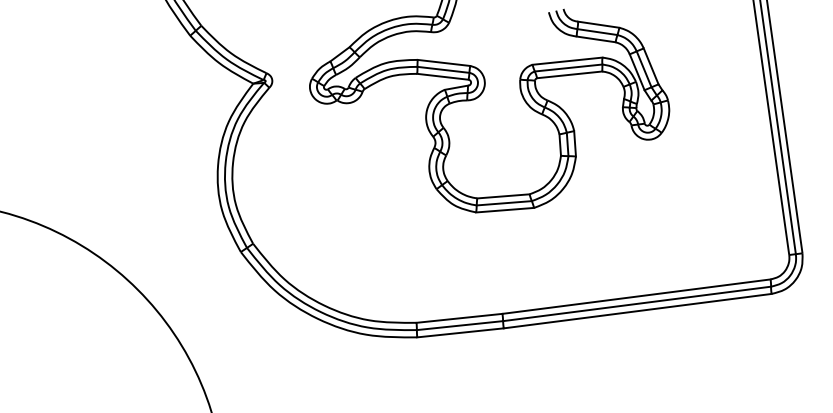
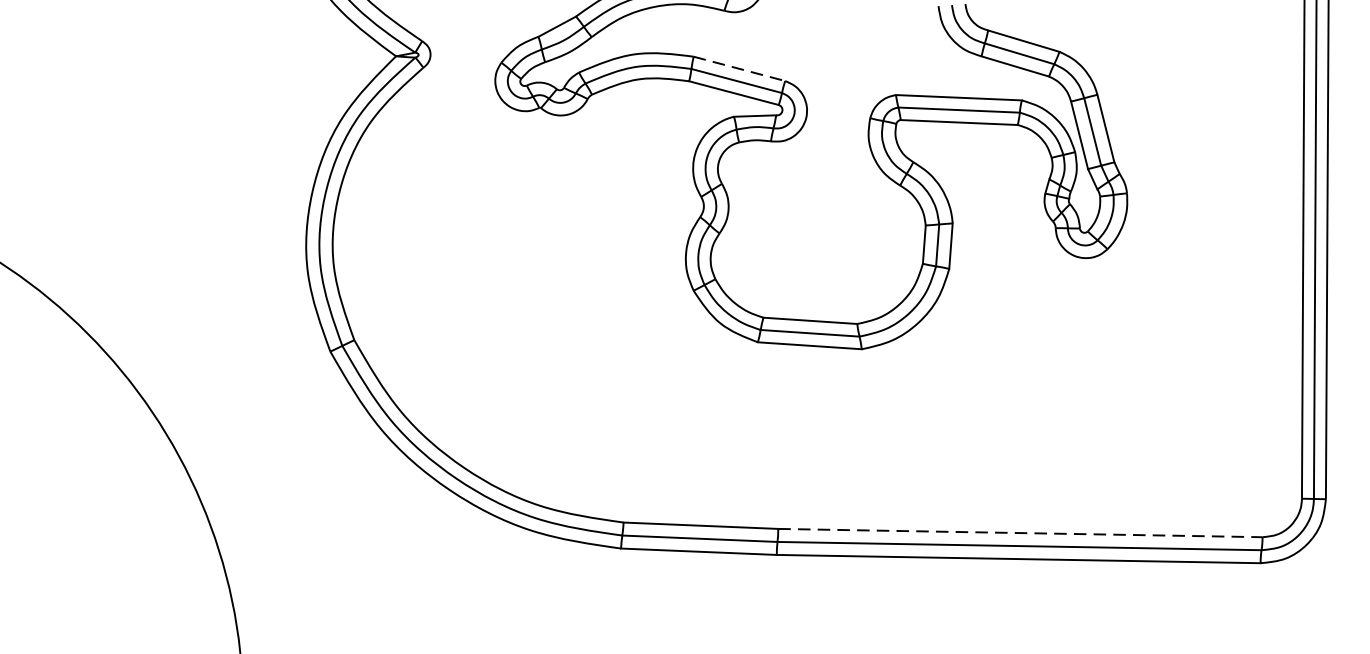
line: (444, 63) -> (740, 69), solid -> dashed
line: (637, 296) -> (1022, 533), solid -> dashed

